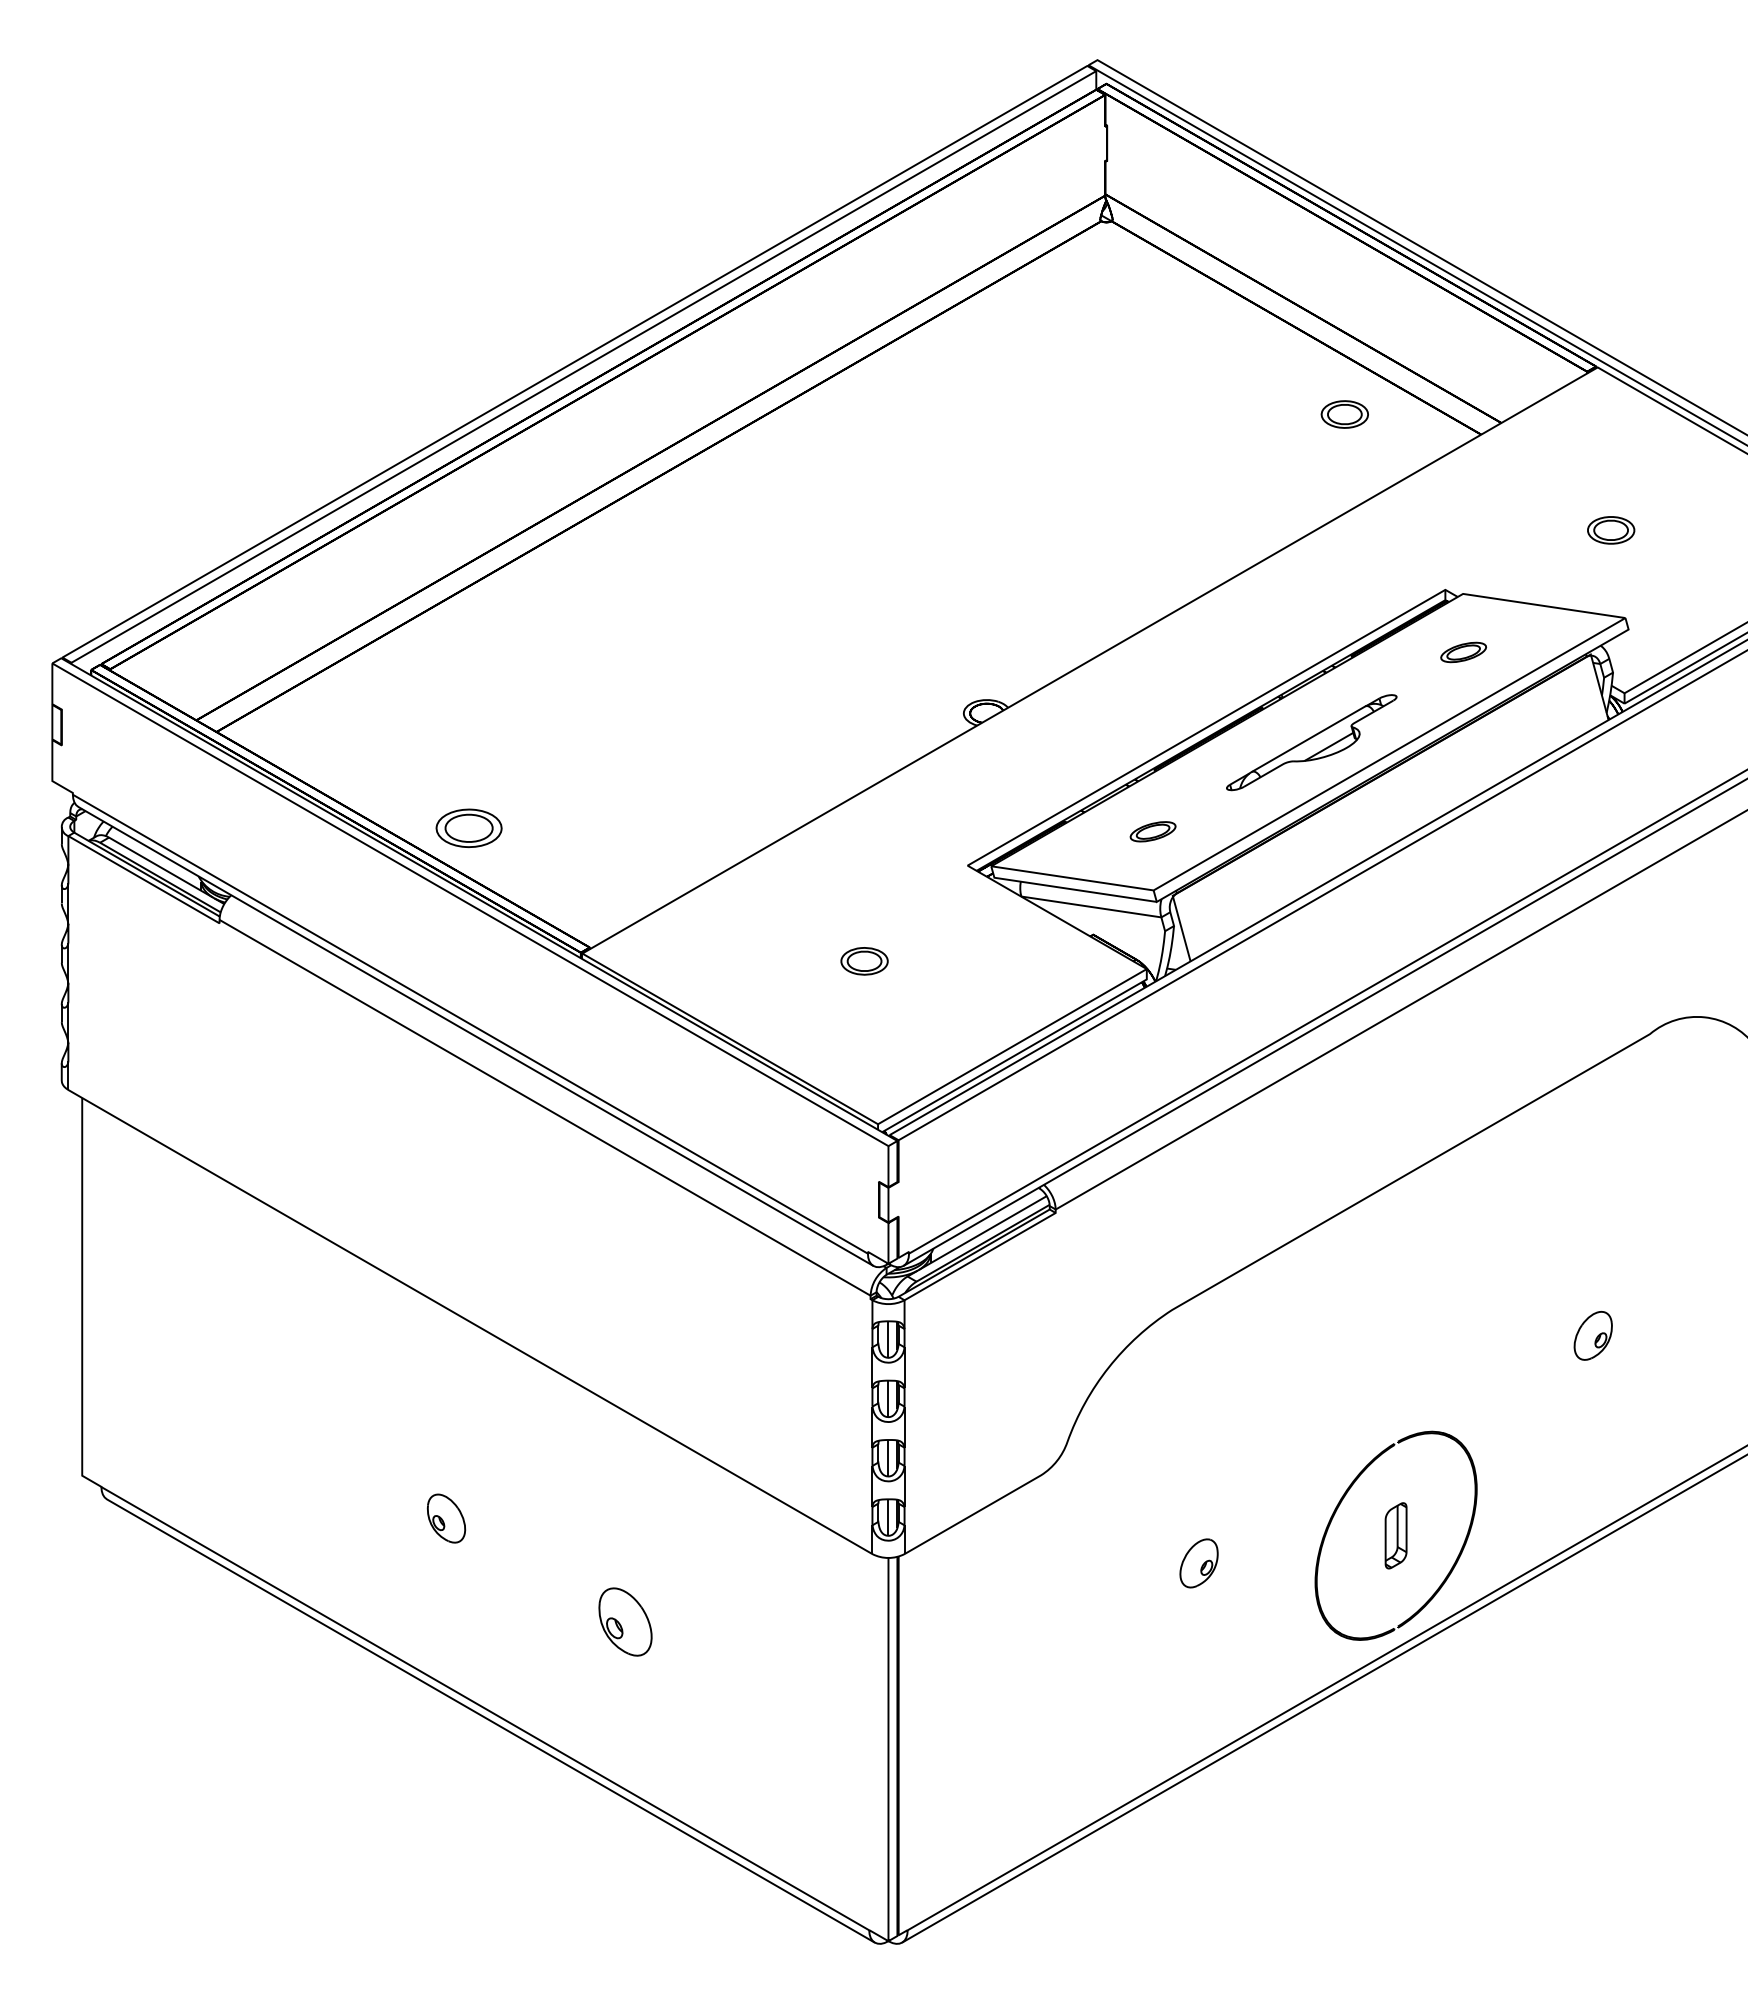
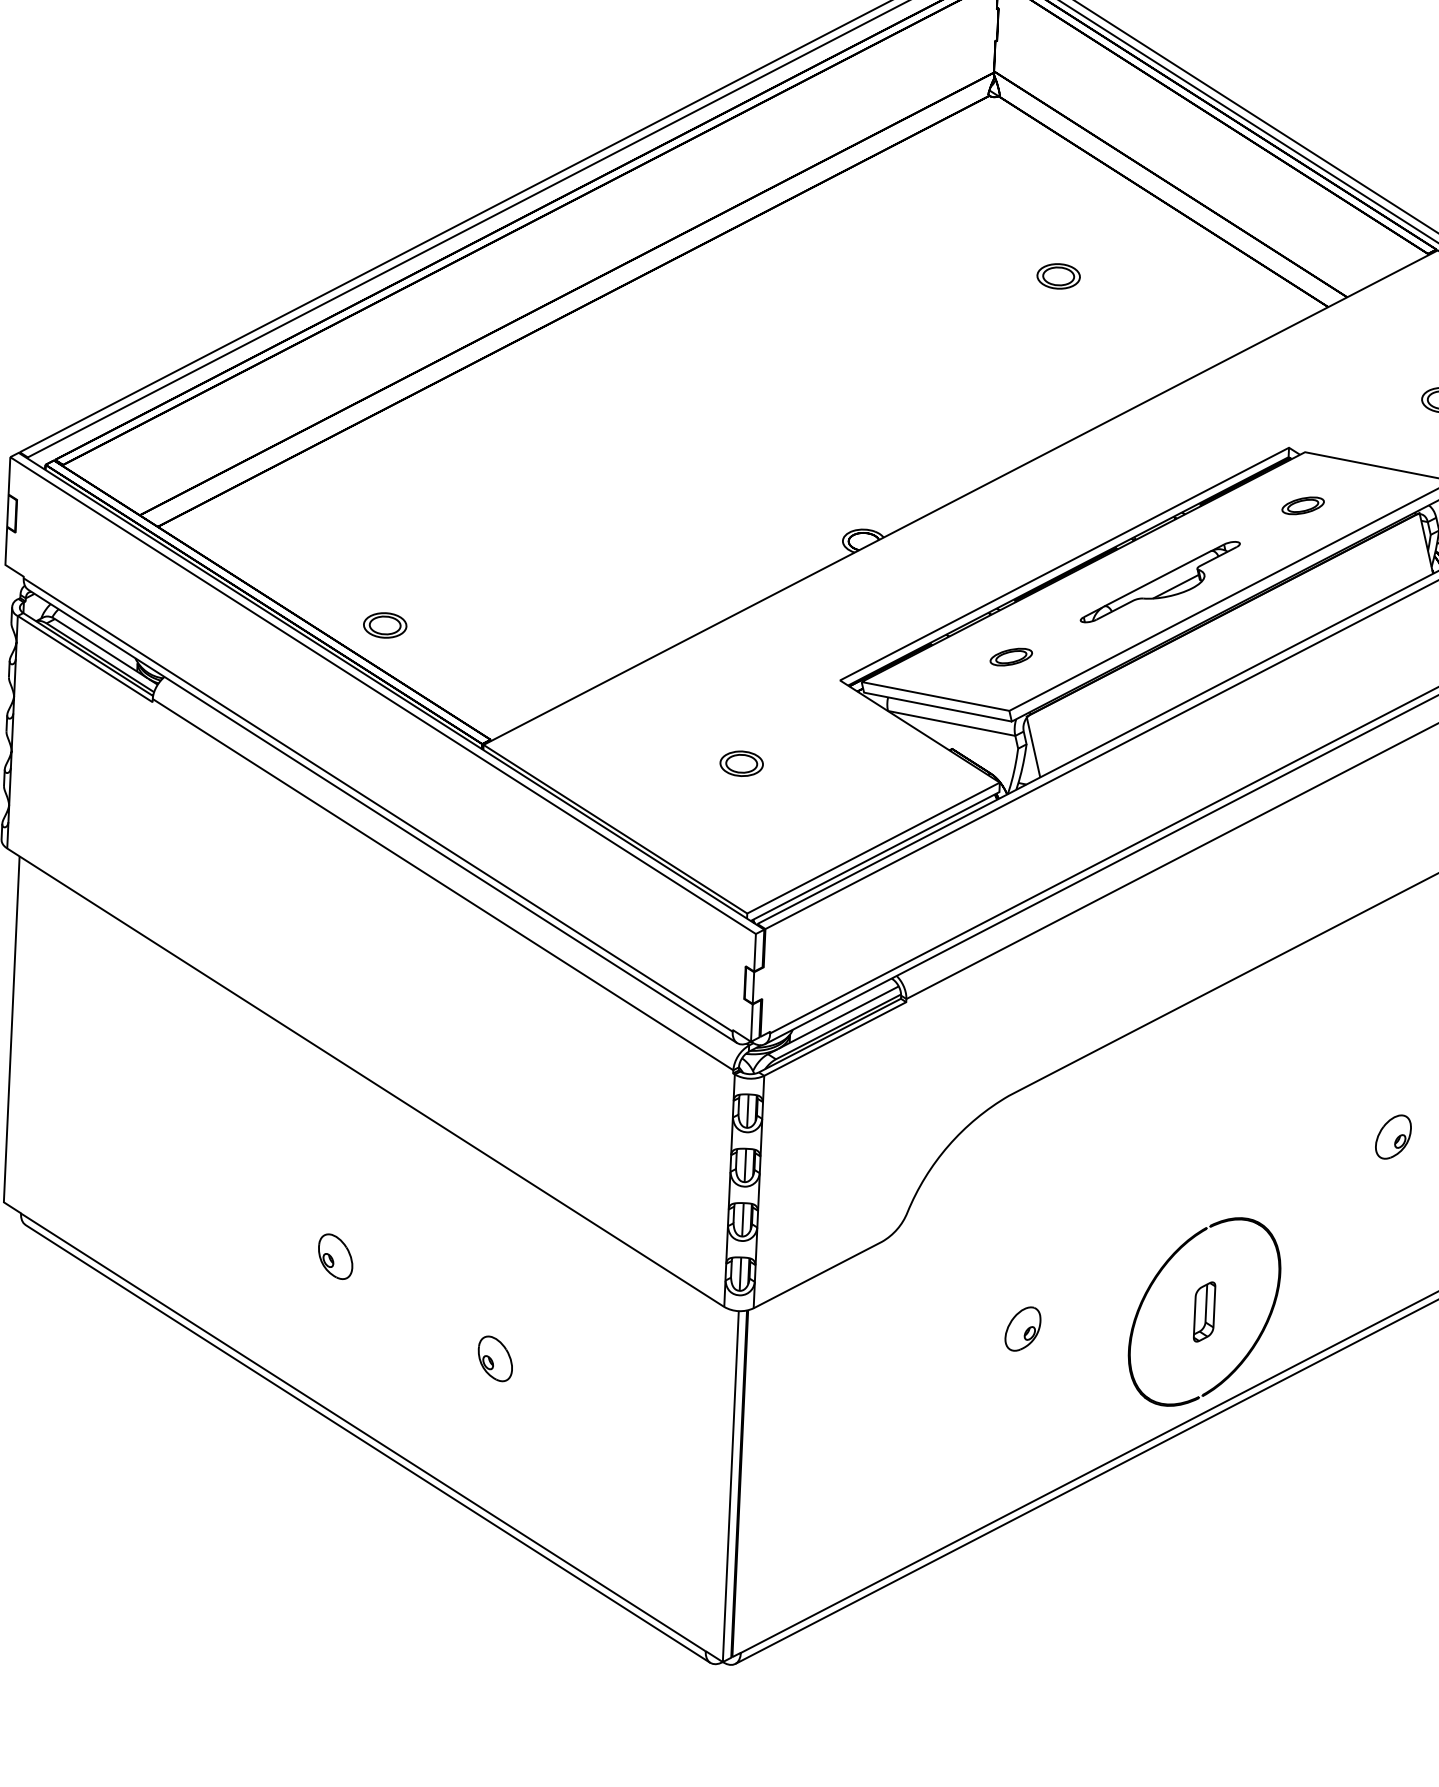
part: (1344, 414) -> (1058, 276), moved
part: (469, 827) -> (385, 624), size x0.71
part: (625, 1621) -> (495, 1358), size x0.71

